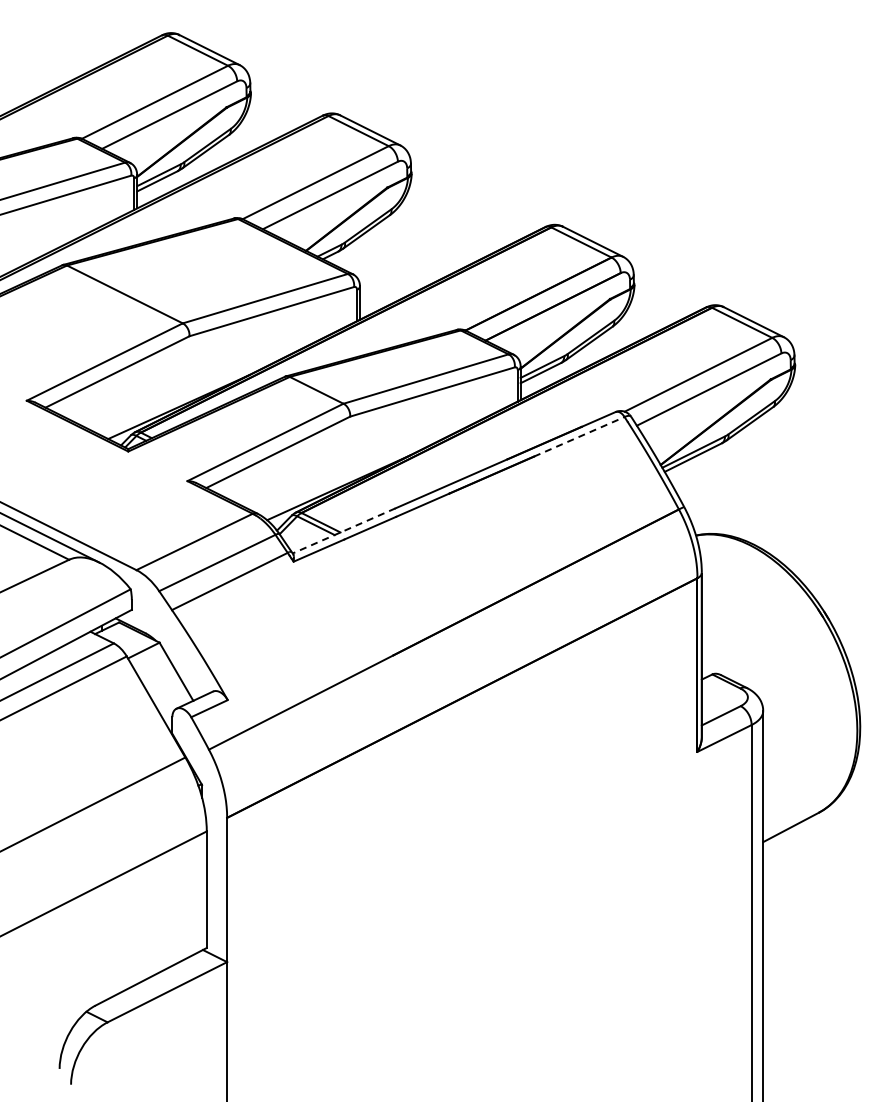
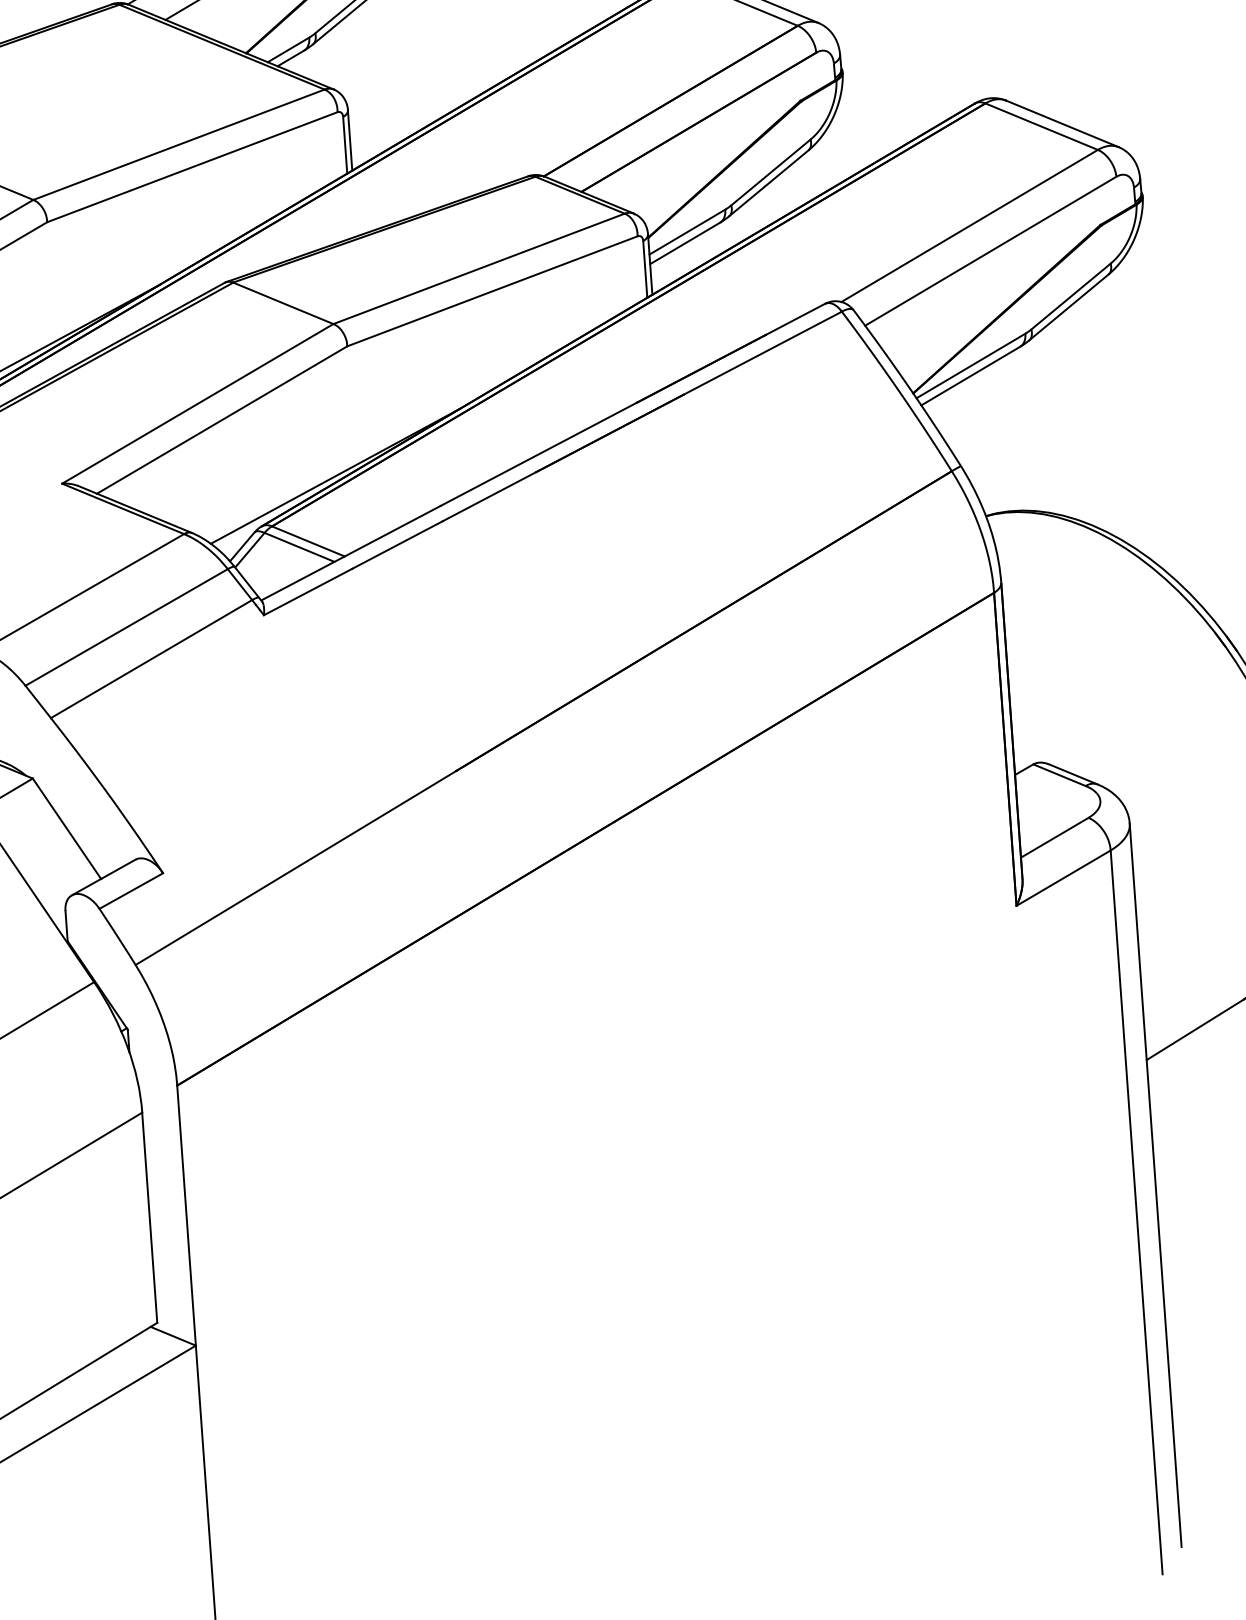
line: (579, 436) -> (763, 352), dashed -> solid
line: (343, 531) -> (349, 554), dashed -> solid

